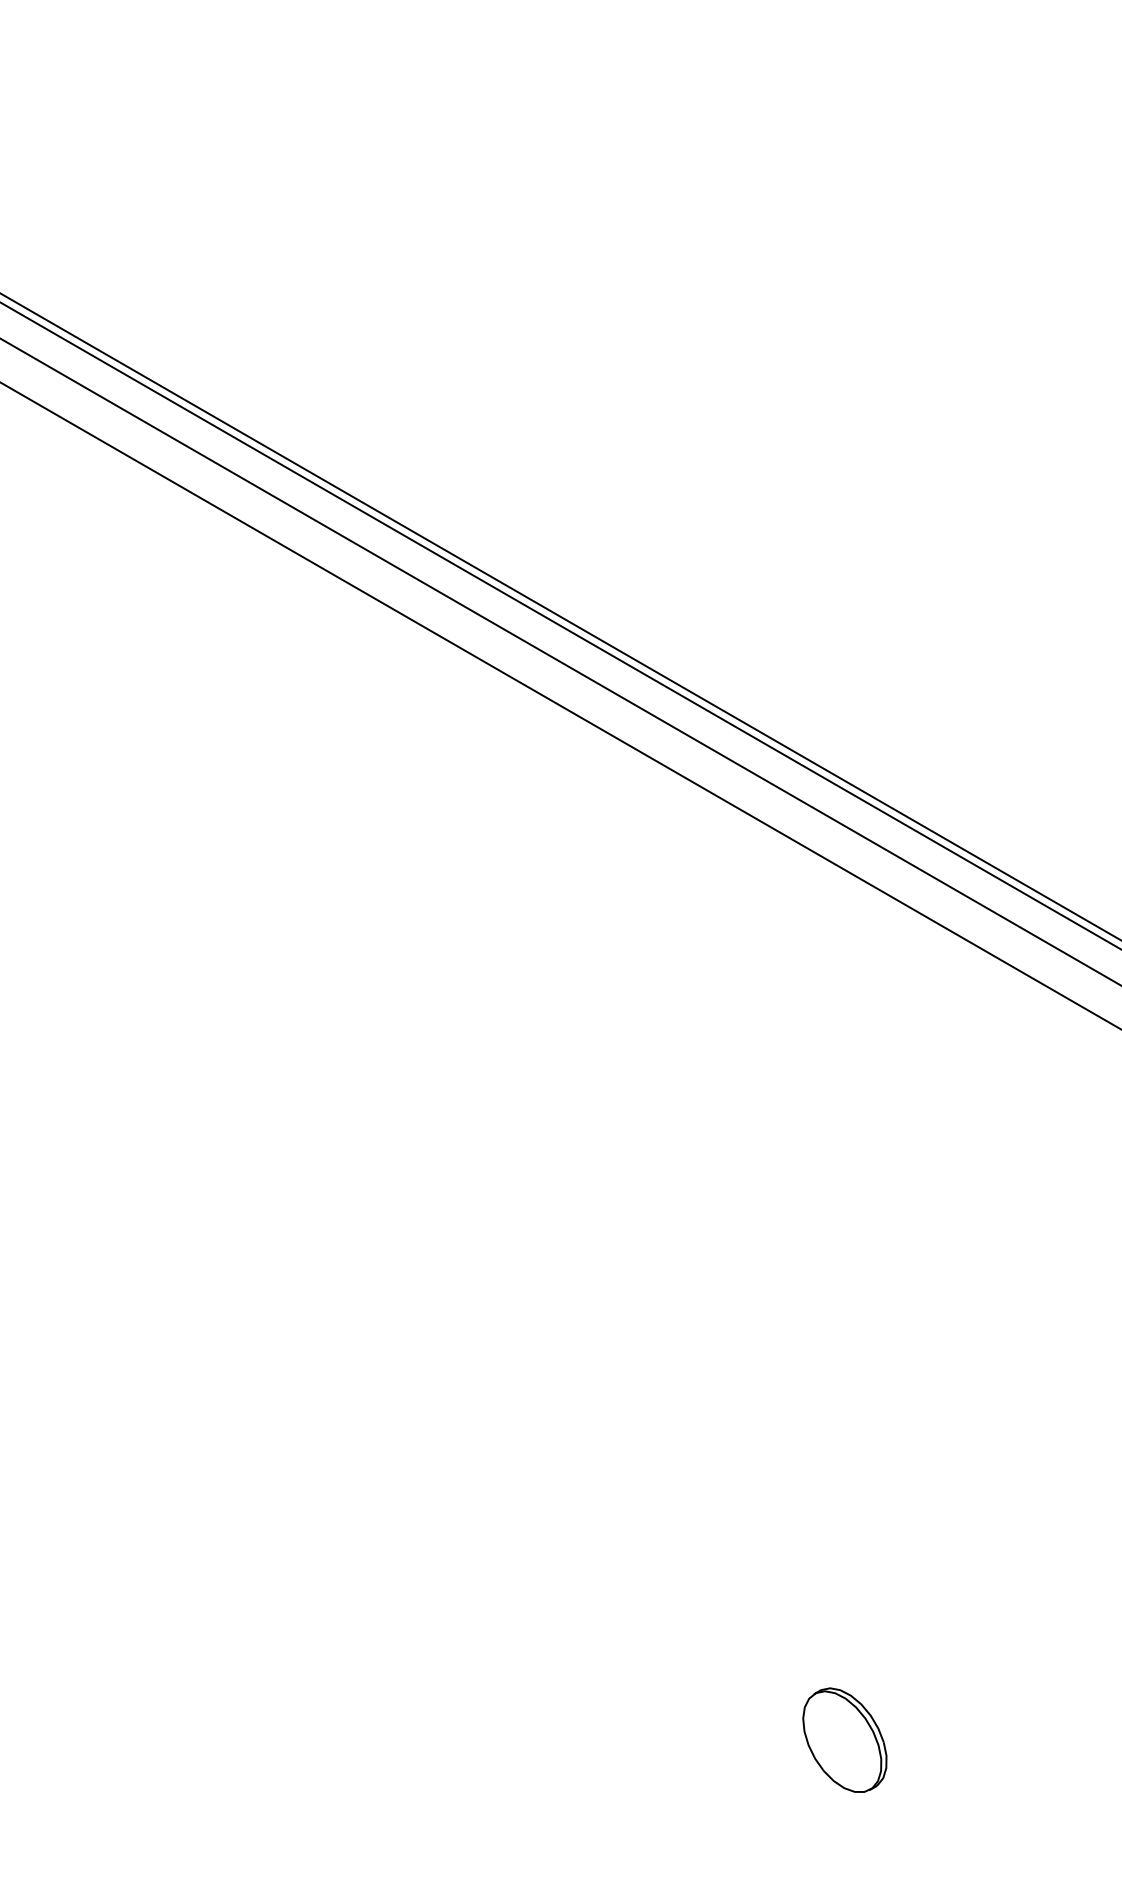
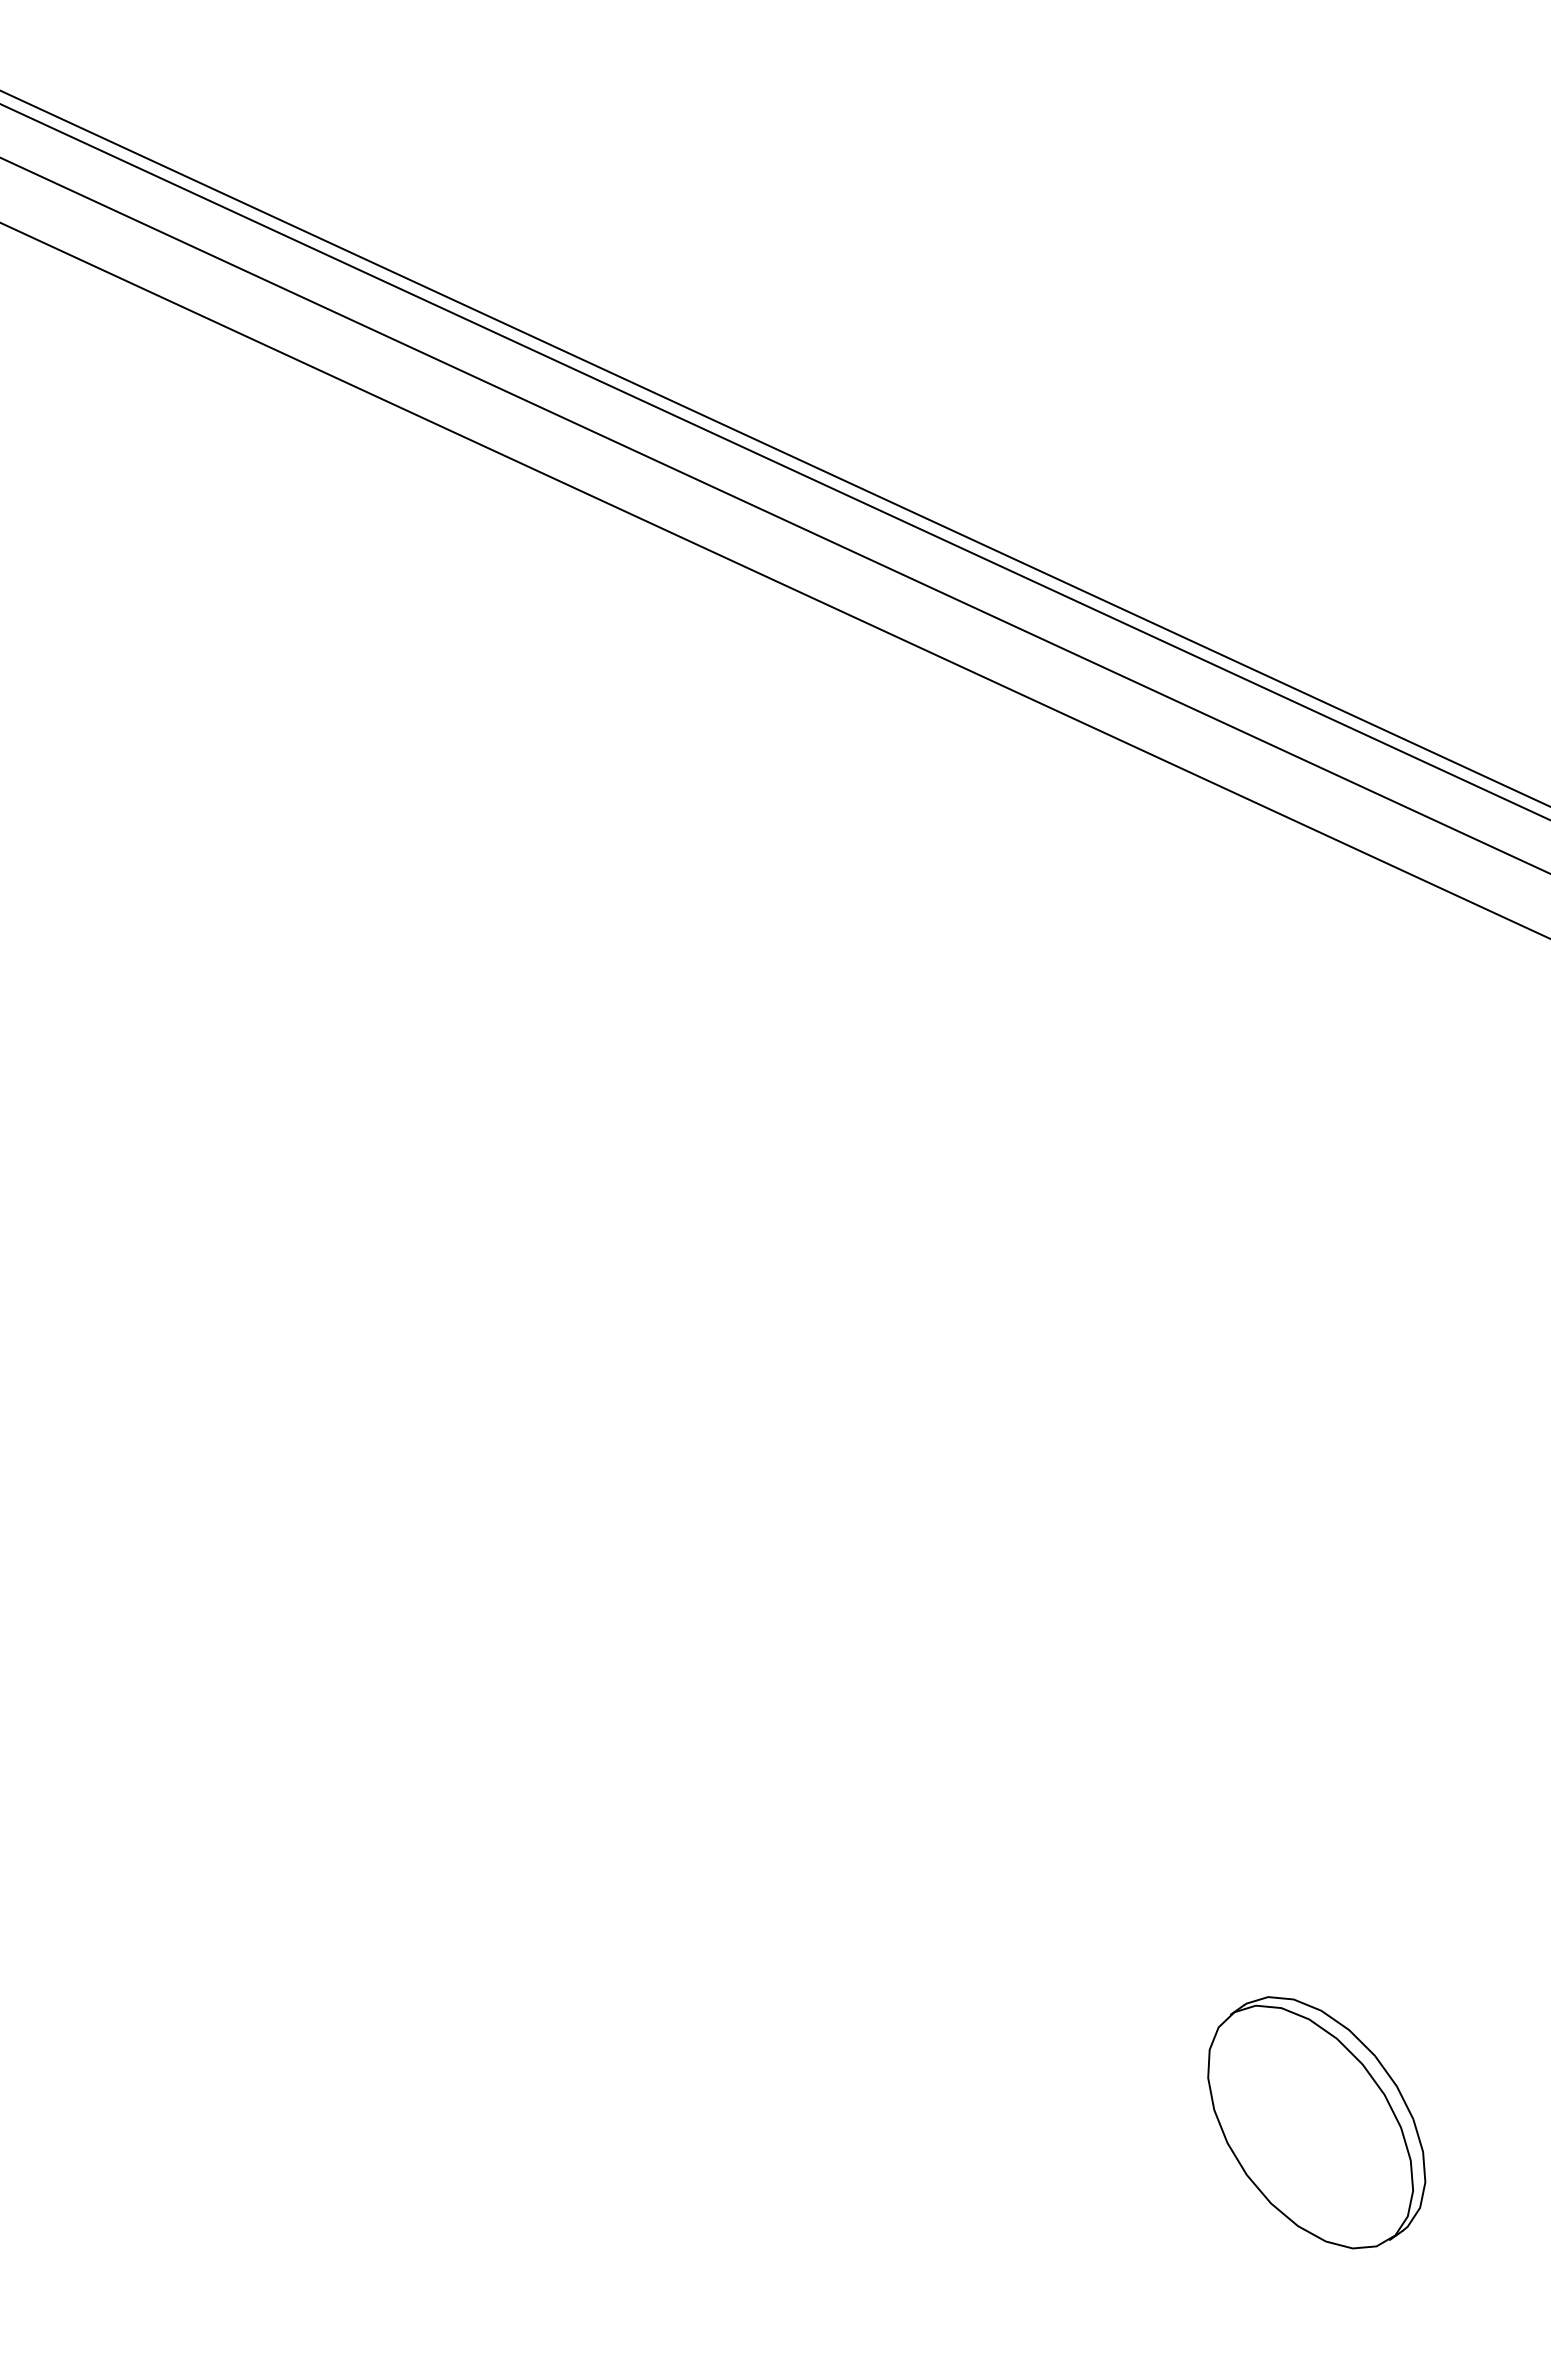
part: (844, 1739) -> (1315, 2121), size x1.6

